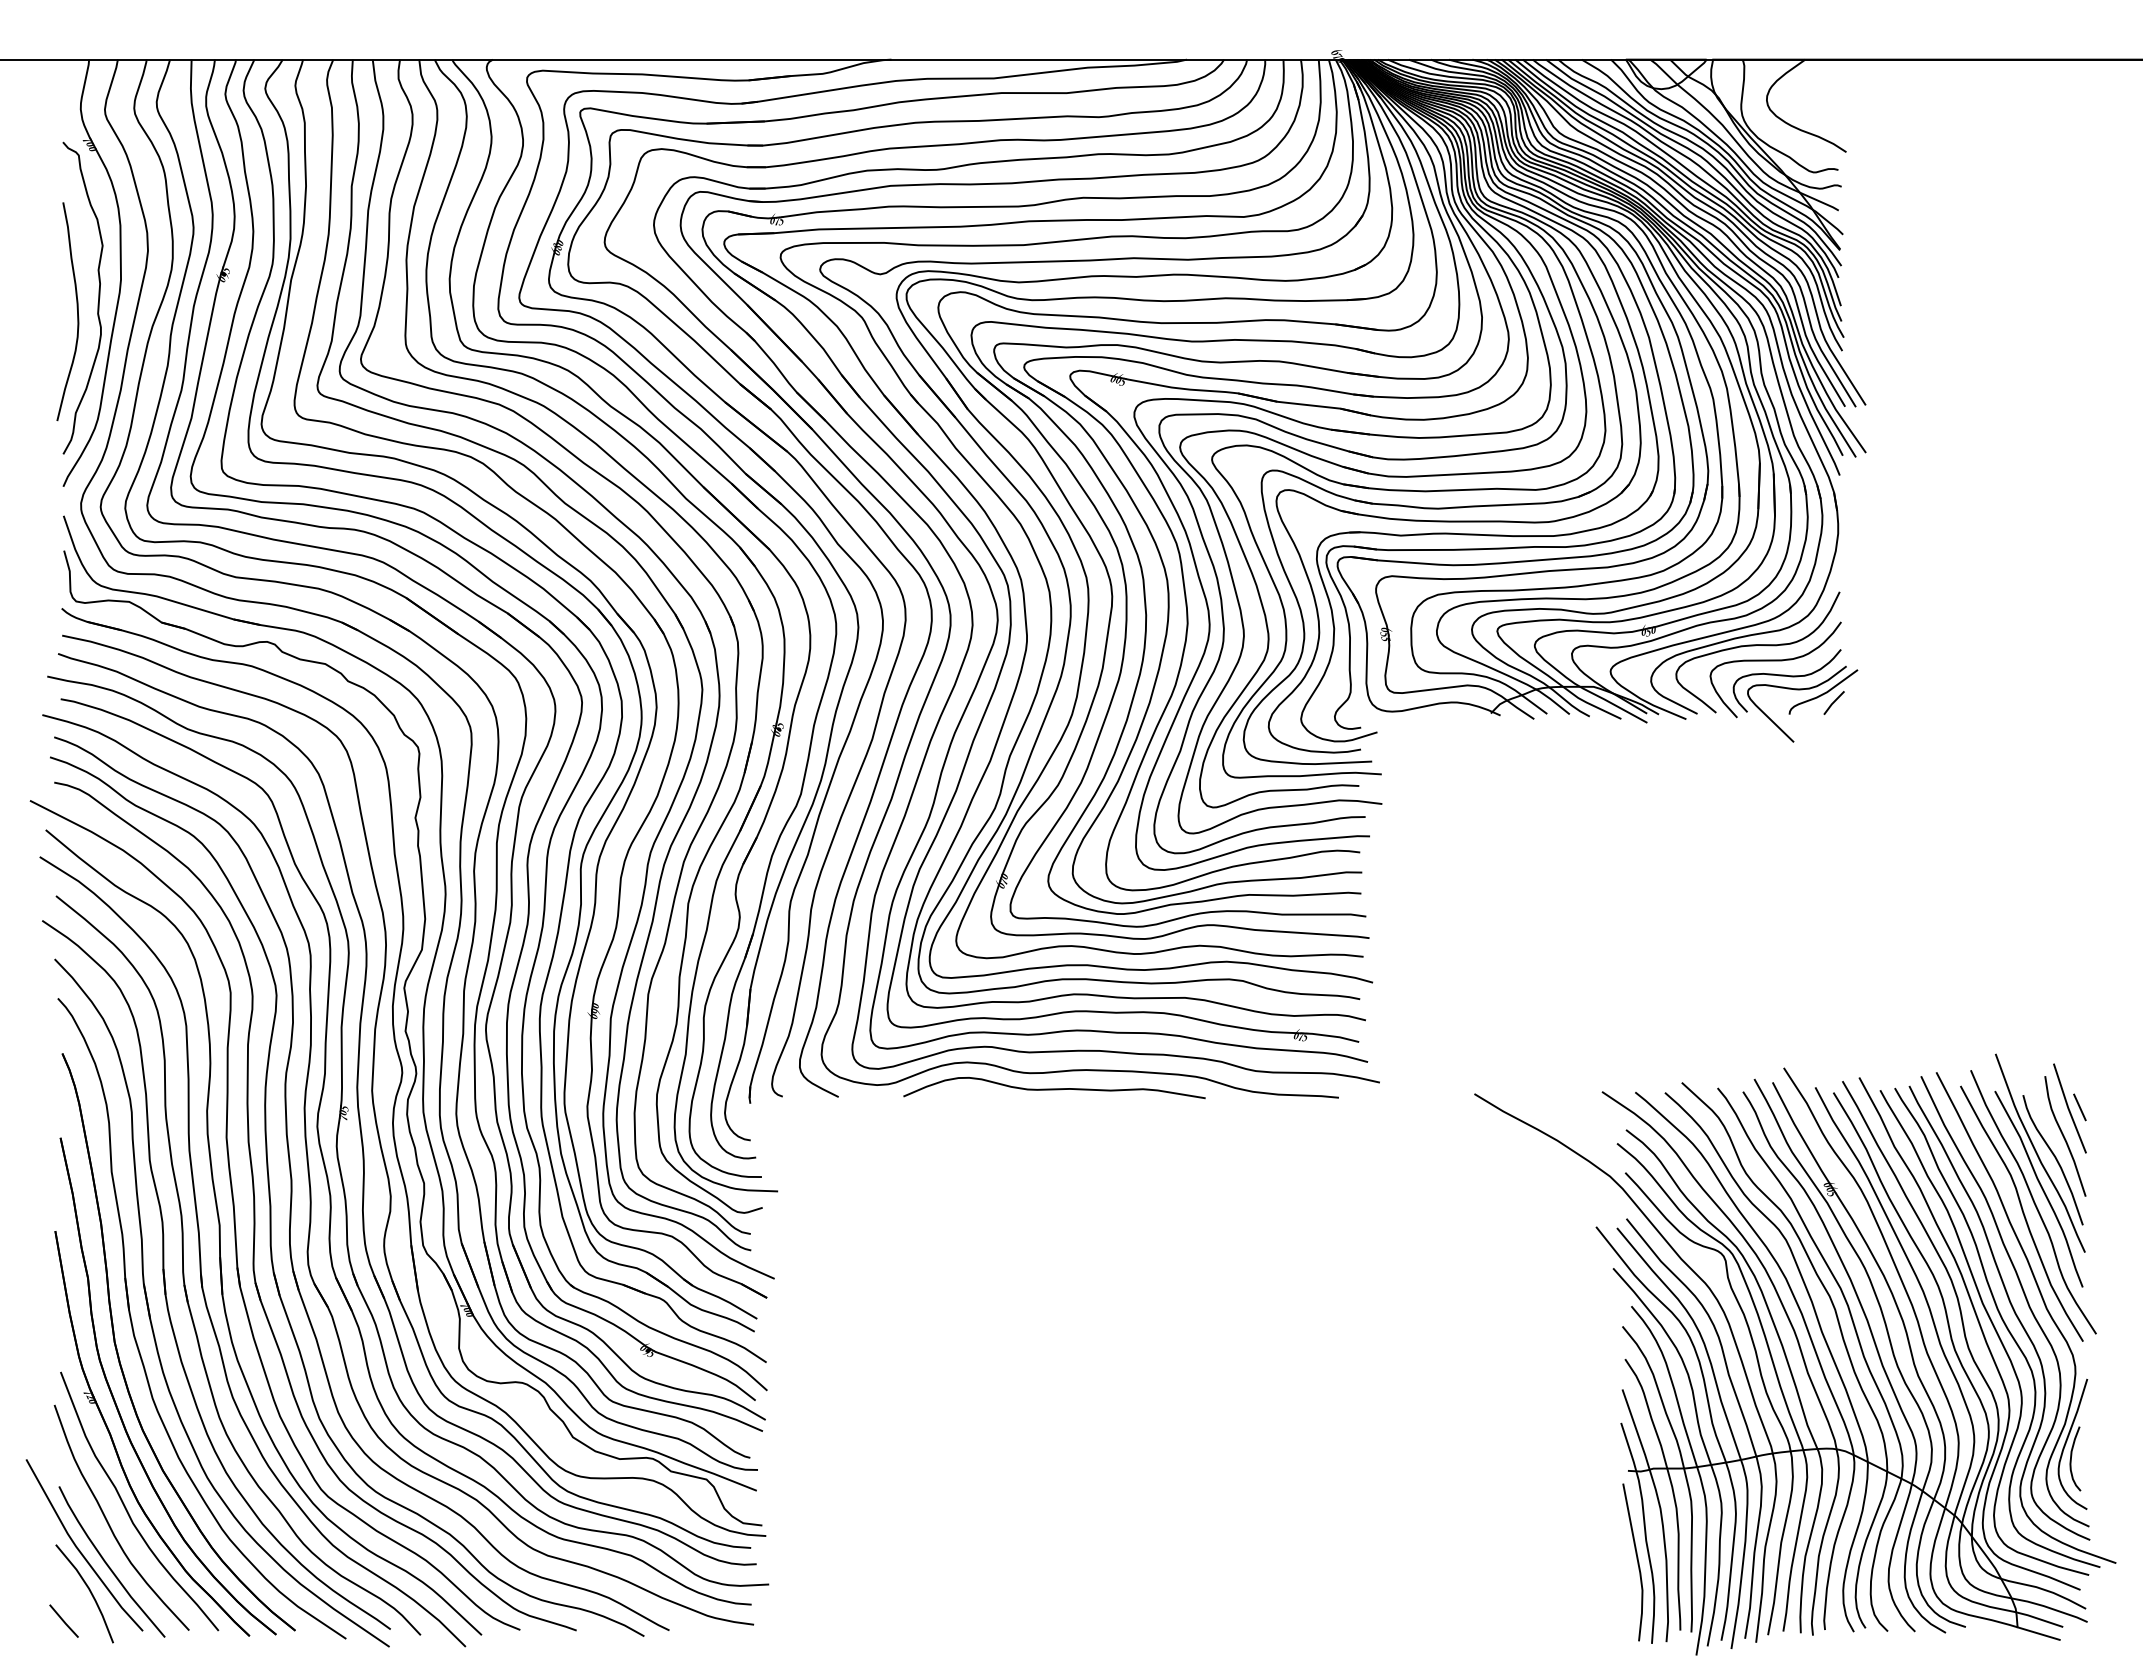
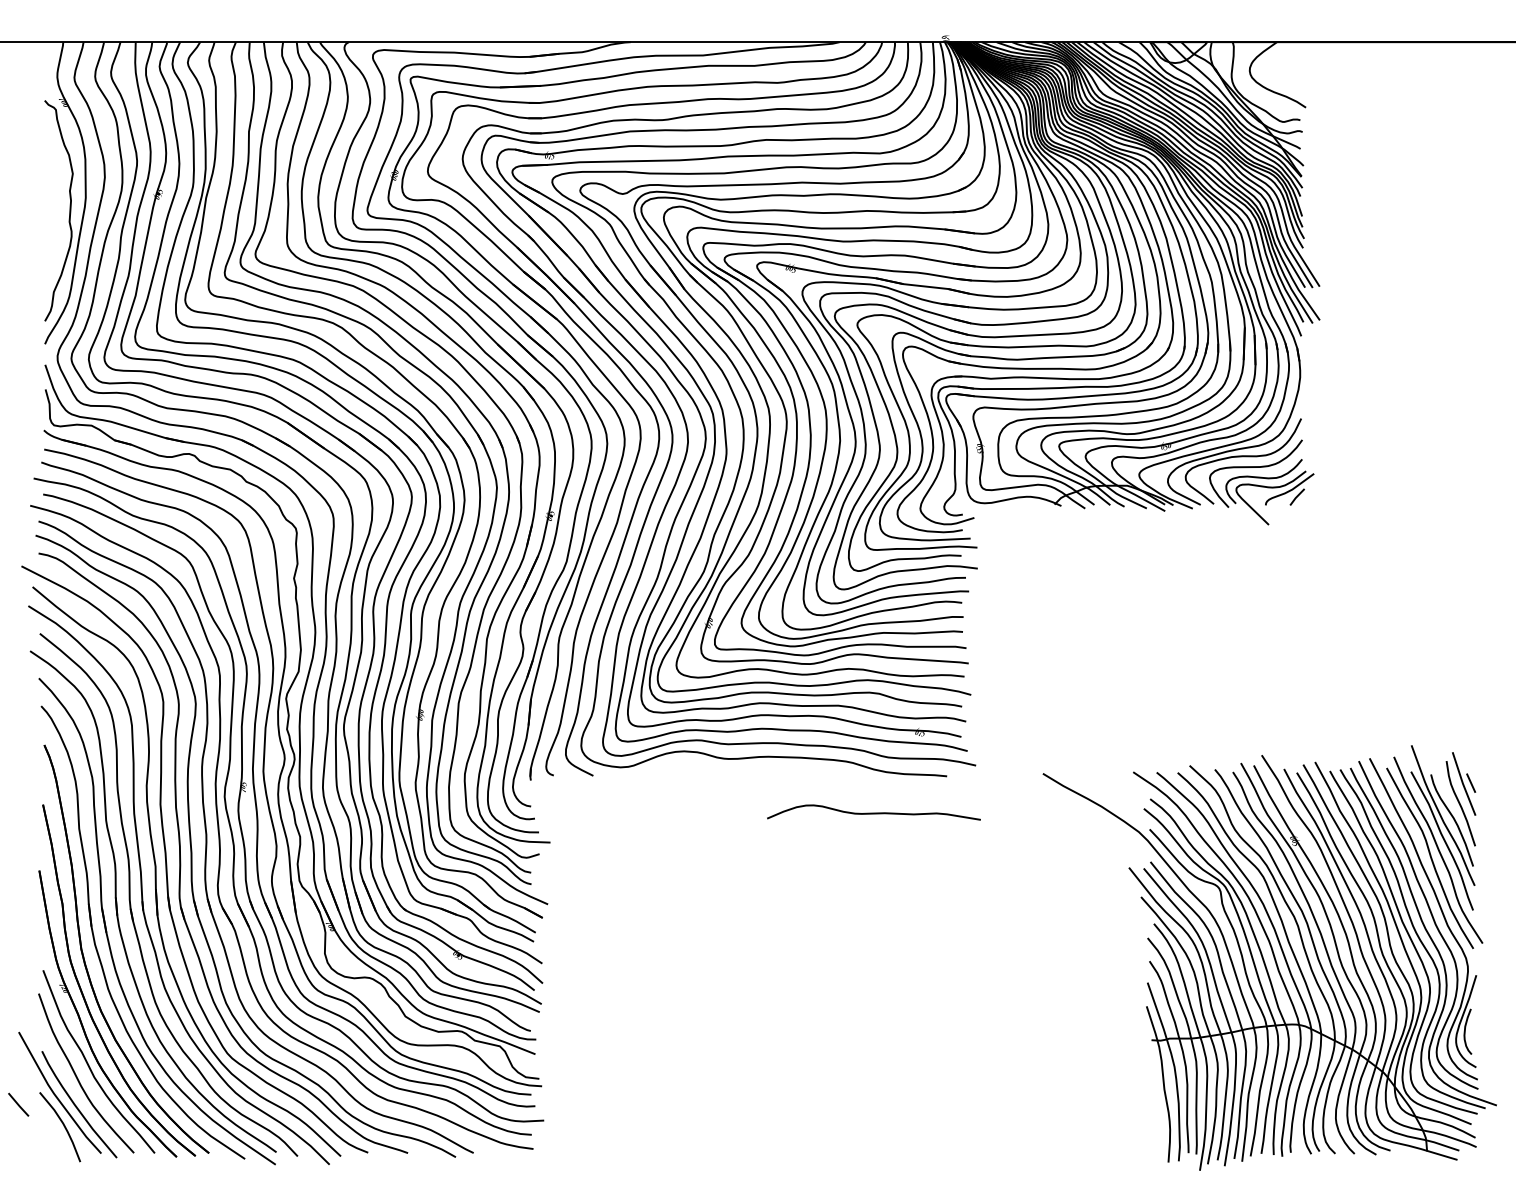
curve: (76, 308) -> (54, 218), removed
curve: (1054, 1088) -> (873, 812), moved
line: (1636, 1559) -> (1157, 1102), removed
line: (63, 1620) -> (18, 1104), moved

